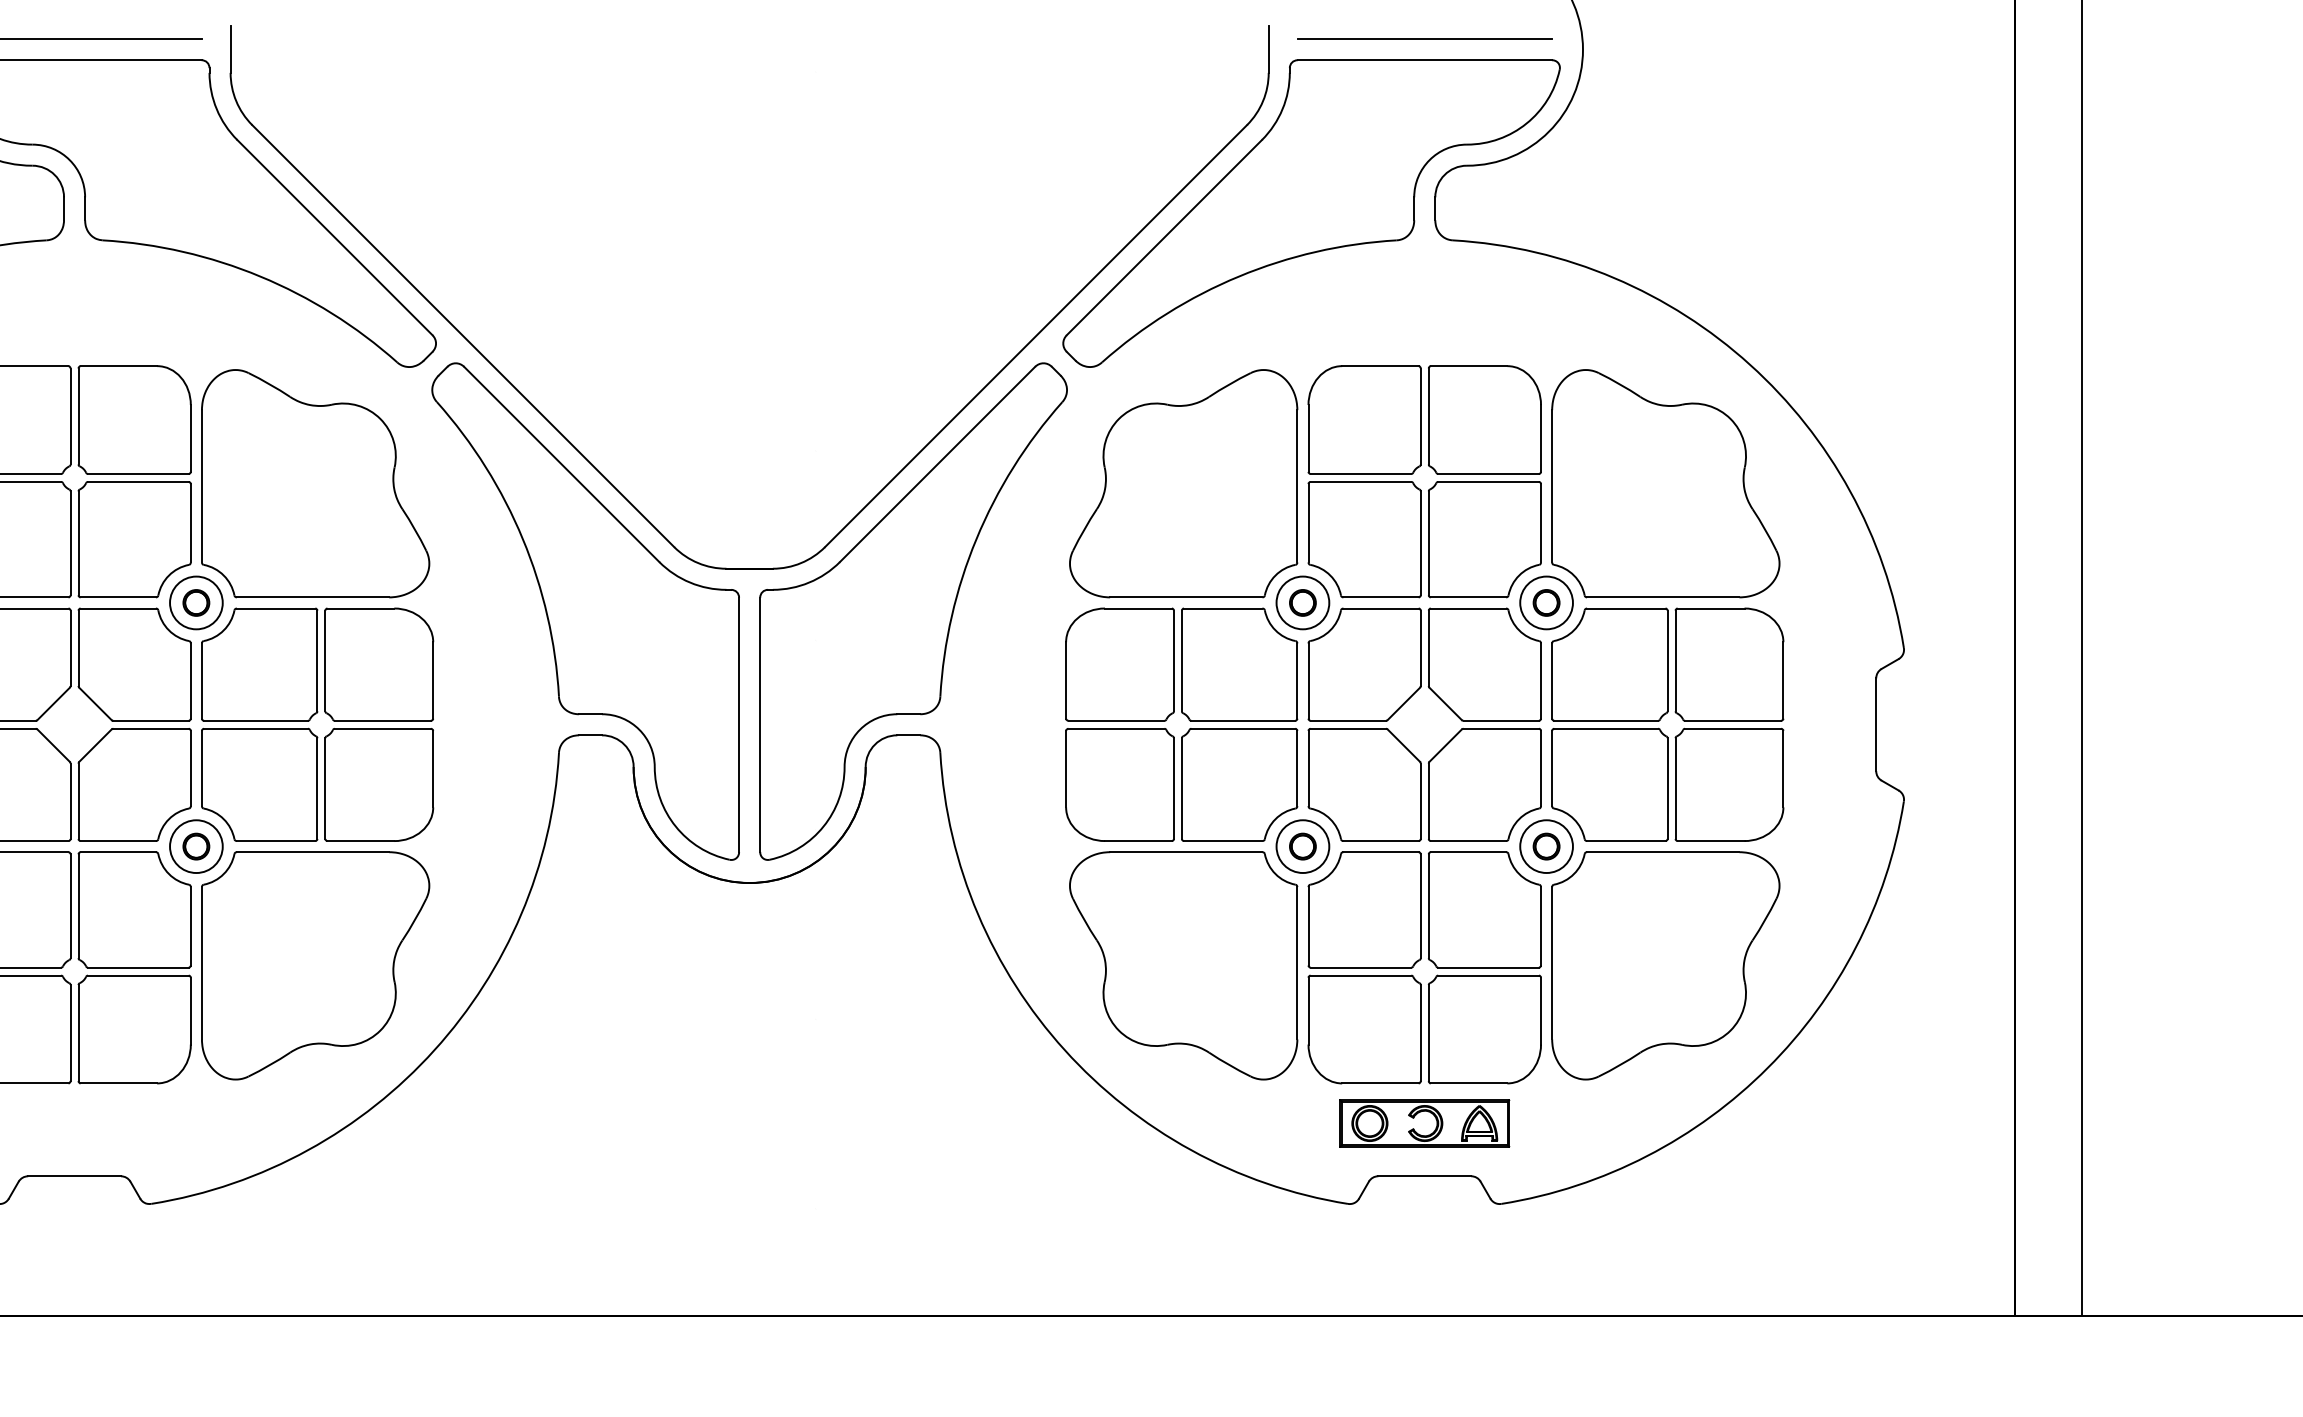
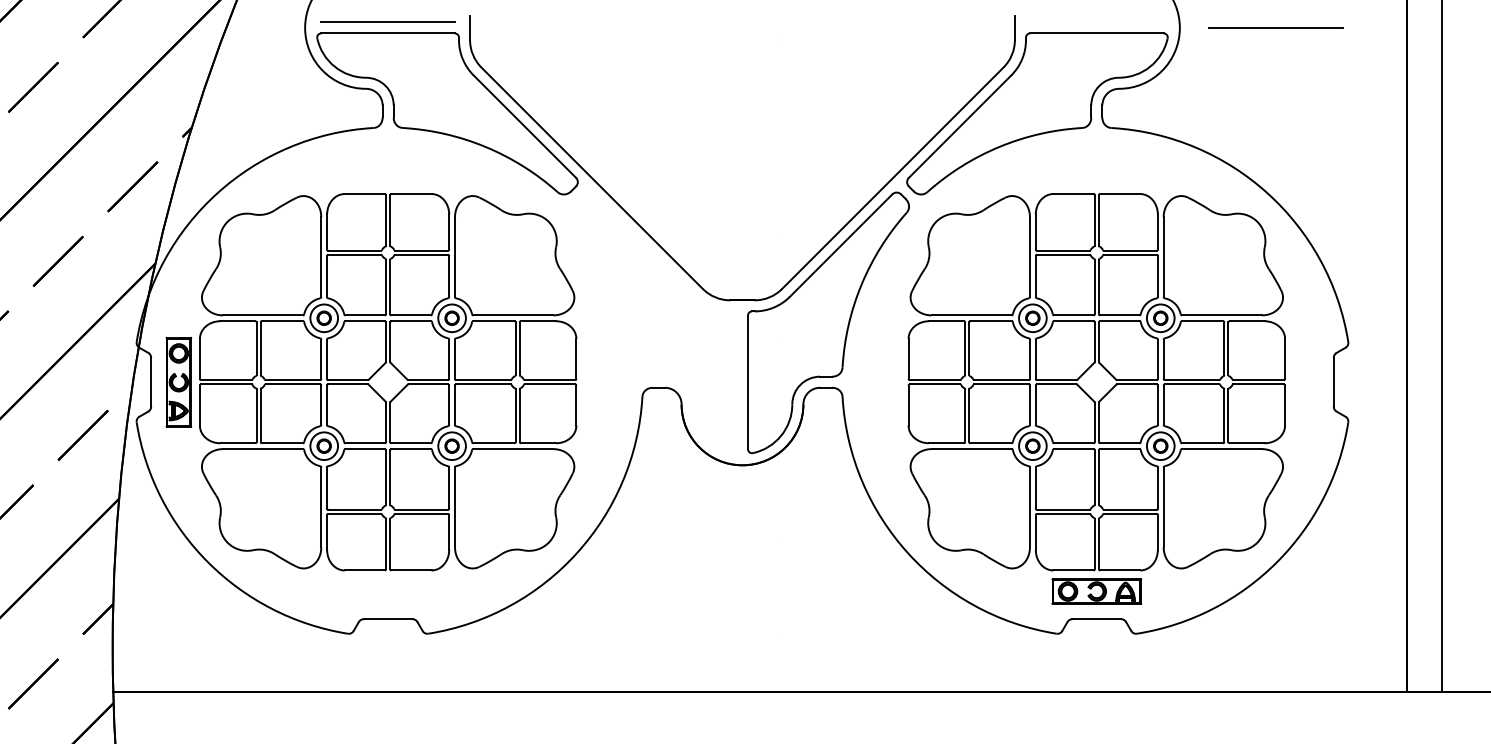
line: (1424, 37) -> (1275, 27), moved
part: (585, 610) -> (656, 322), removed

